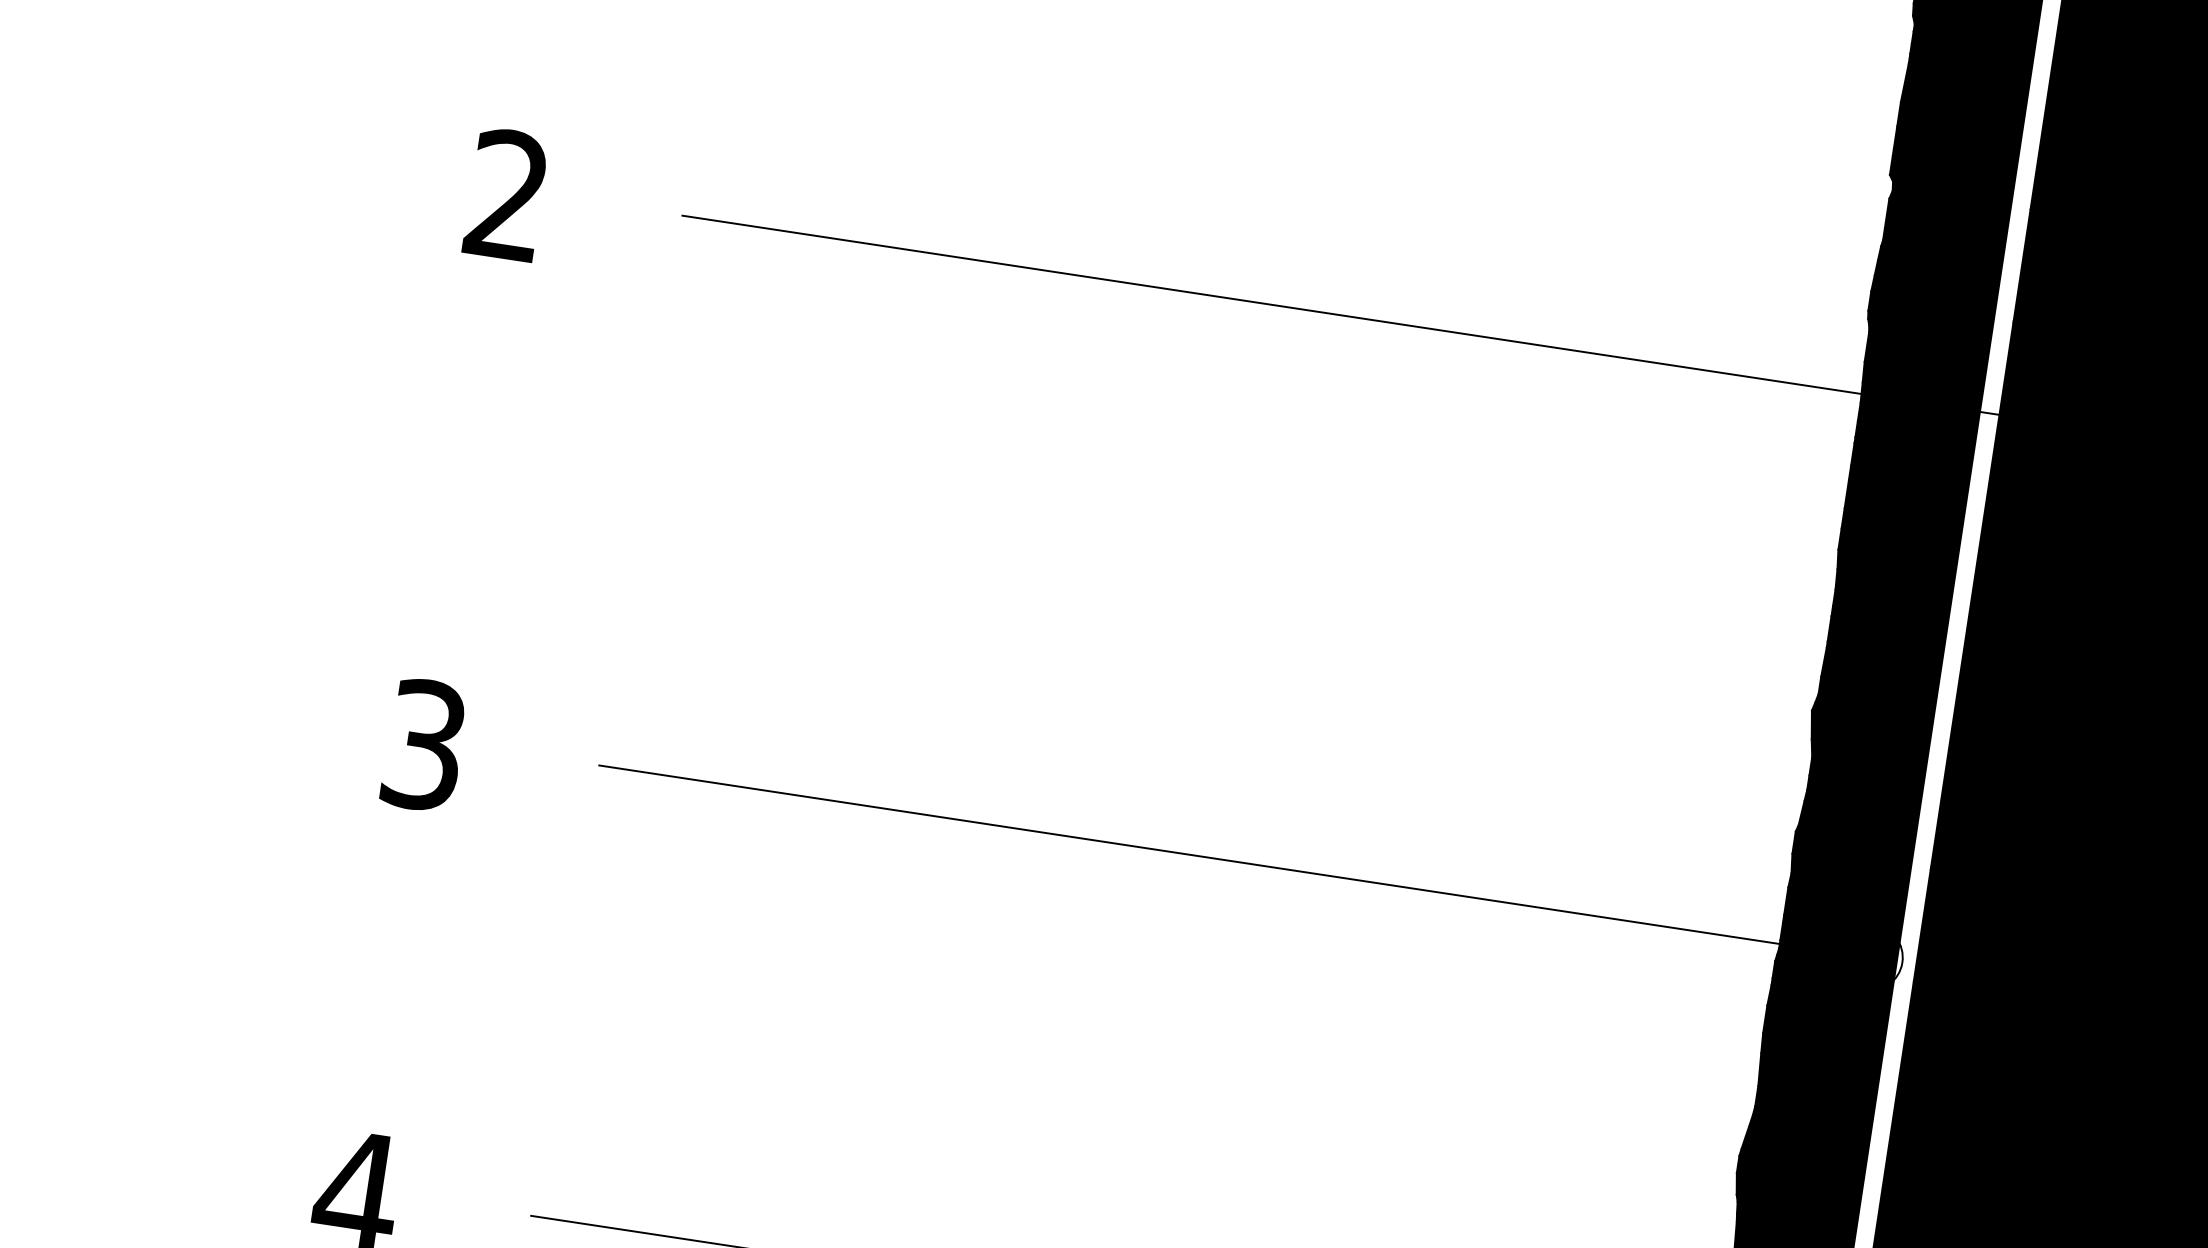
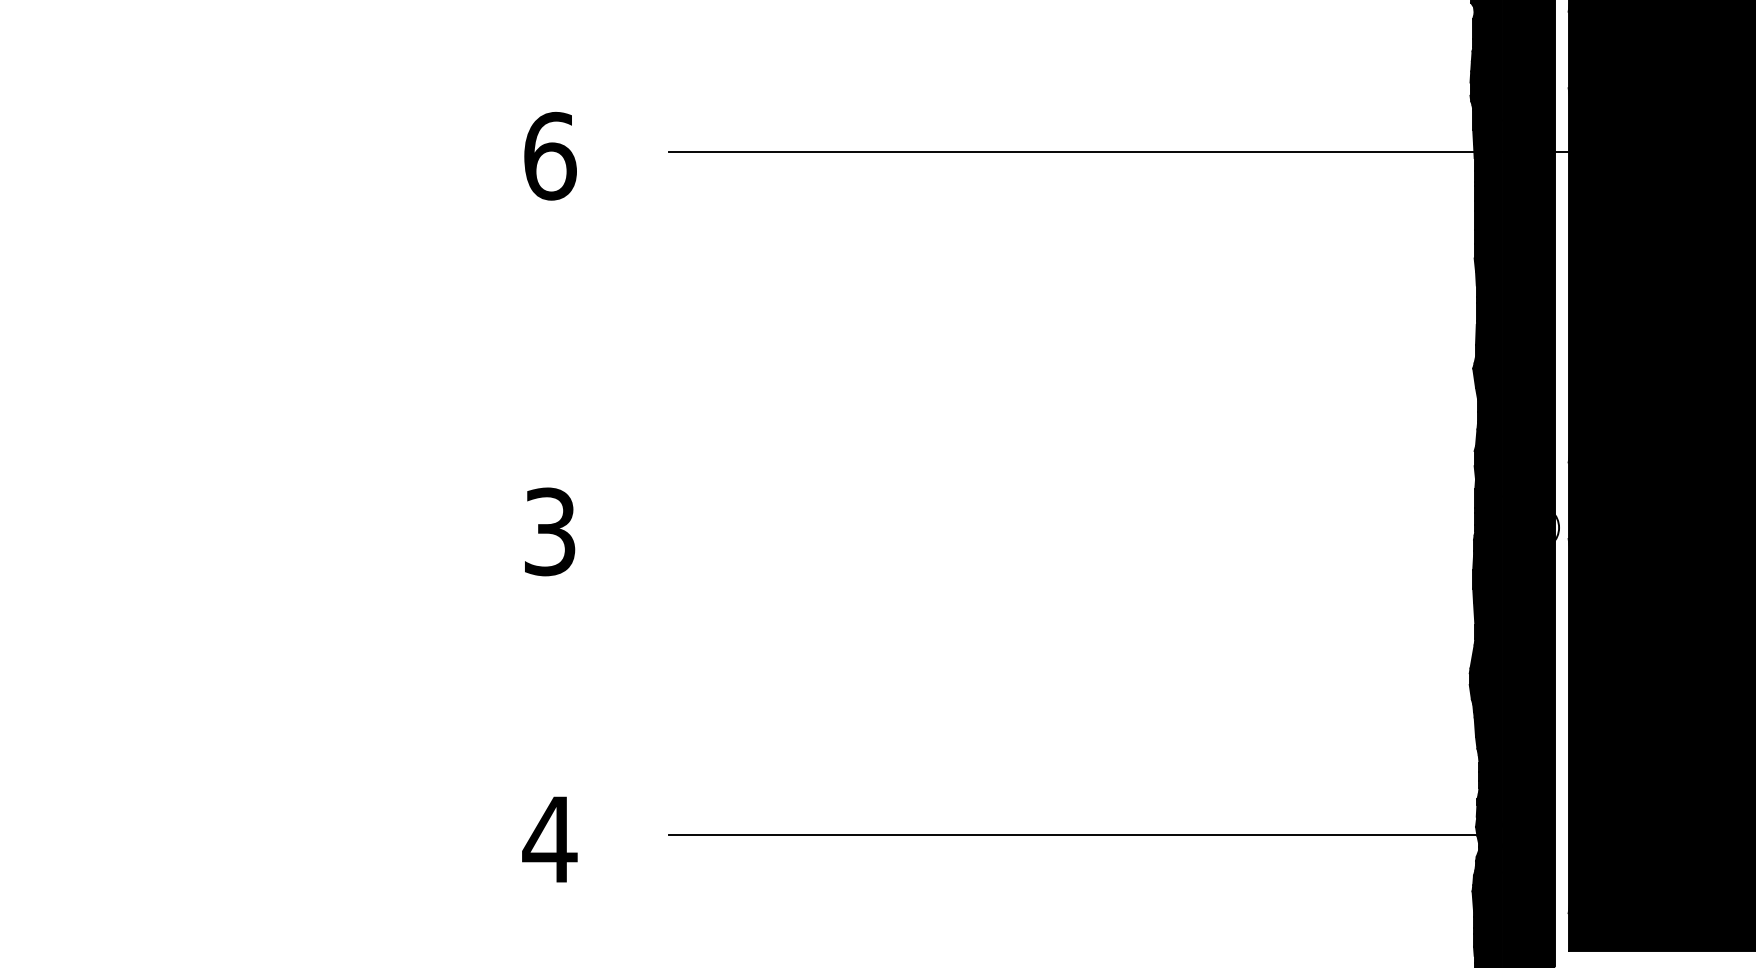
text: (508, 194) -> (550, 155), 2 -> 6
line: (1218, 858) -> (1091, 527), removed

